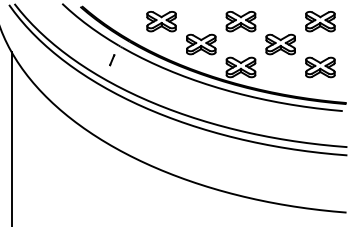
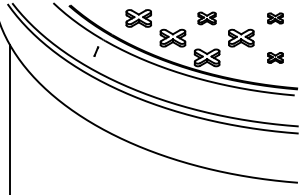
part: (240, 21) -> (206, 18), size x0.7
part: (320, 21) -> (275, 18), size x0.6
part: (320, 67) -> (275, 57), size x0.6

